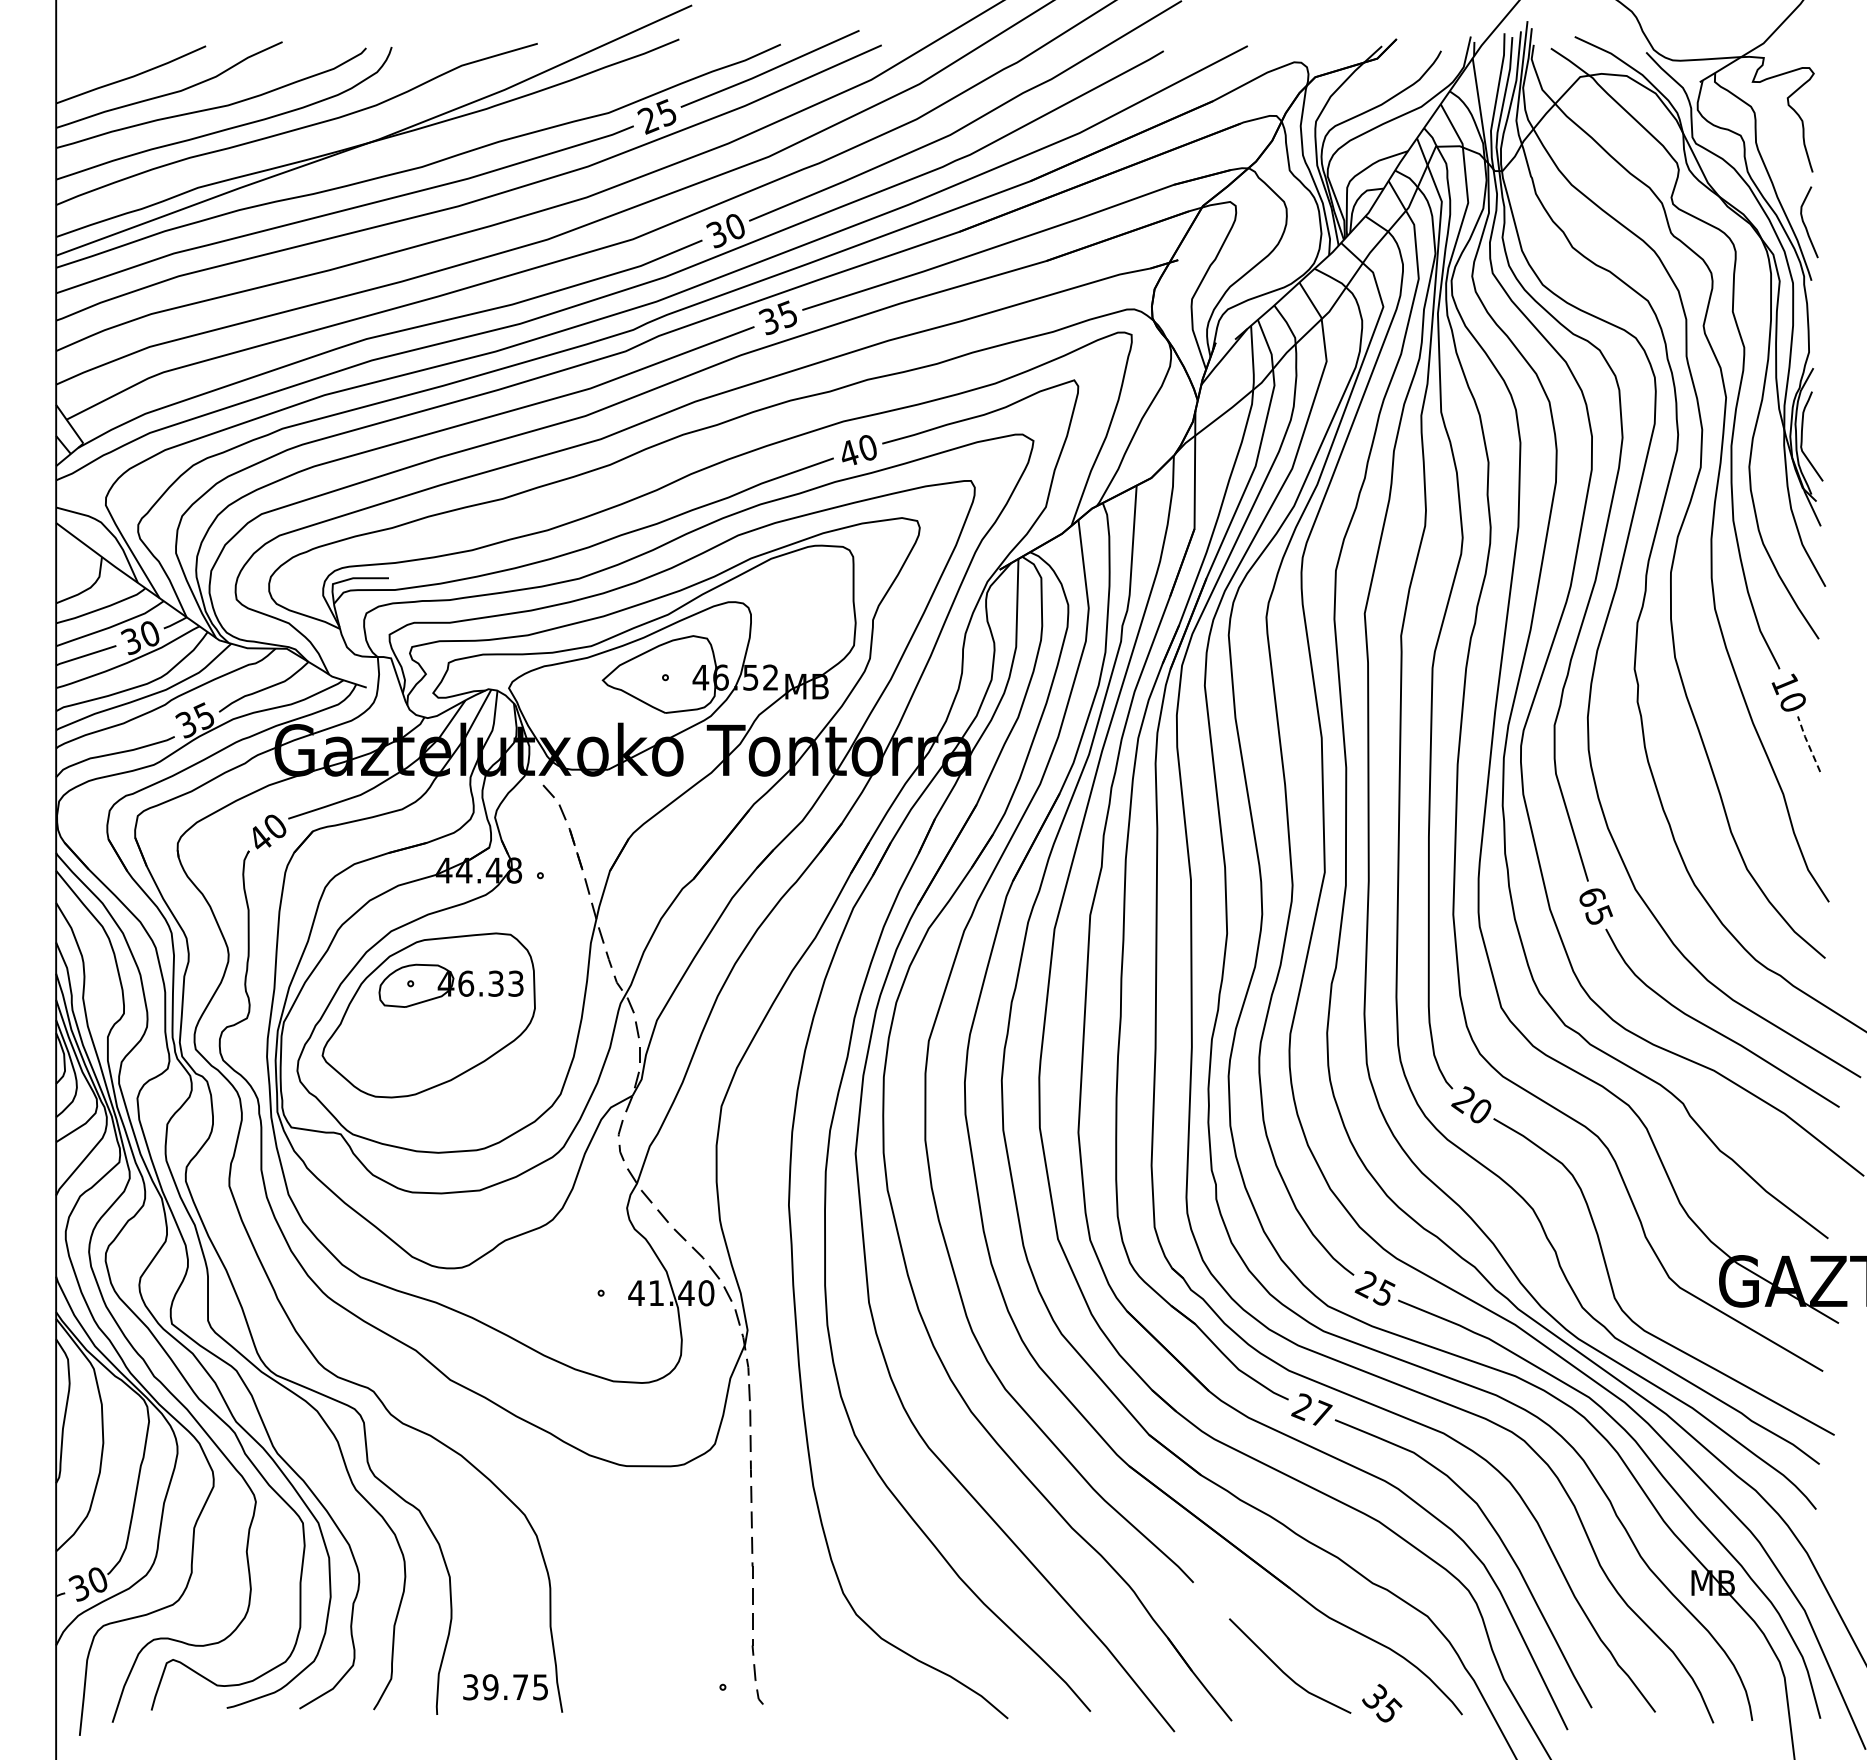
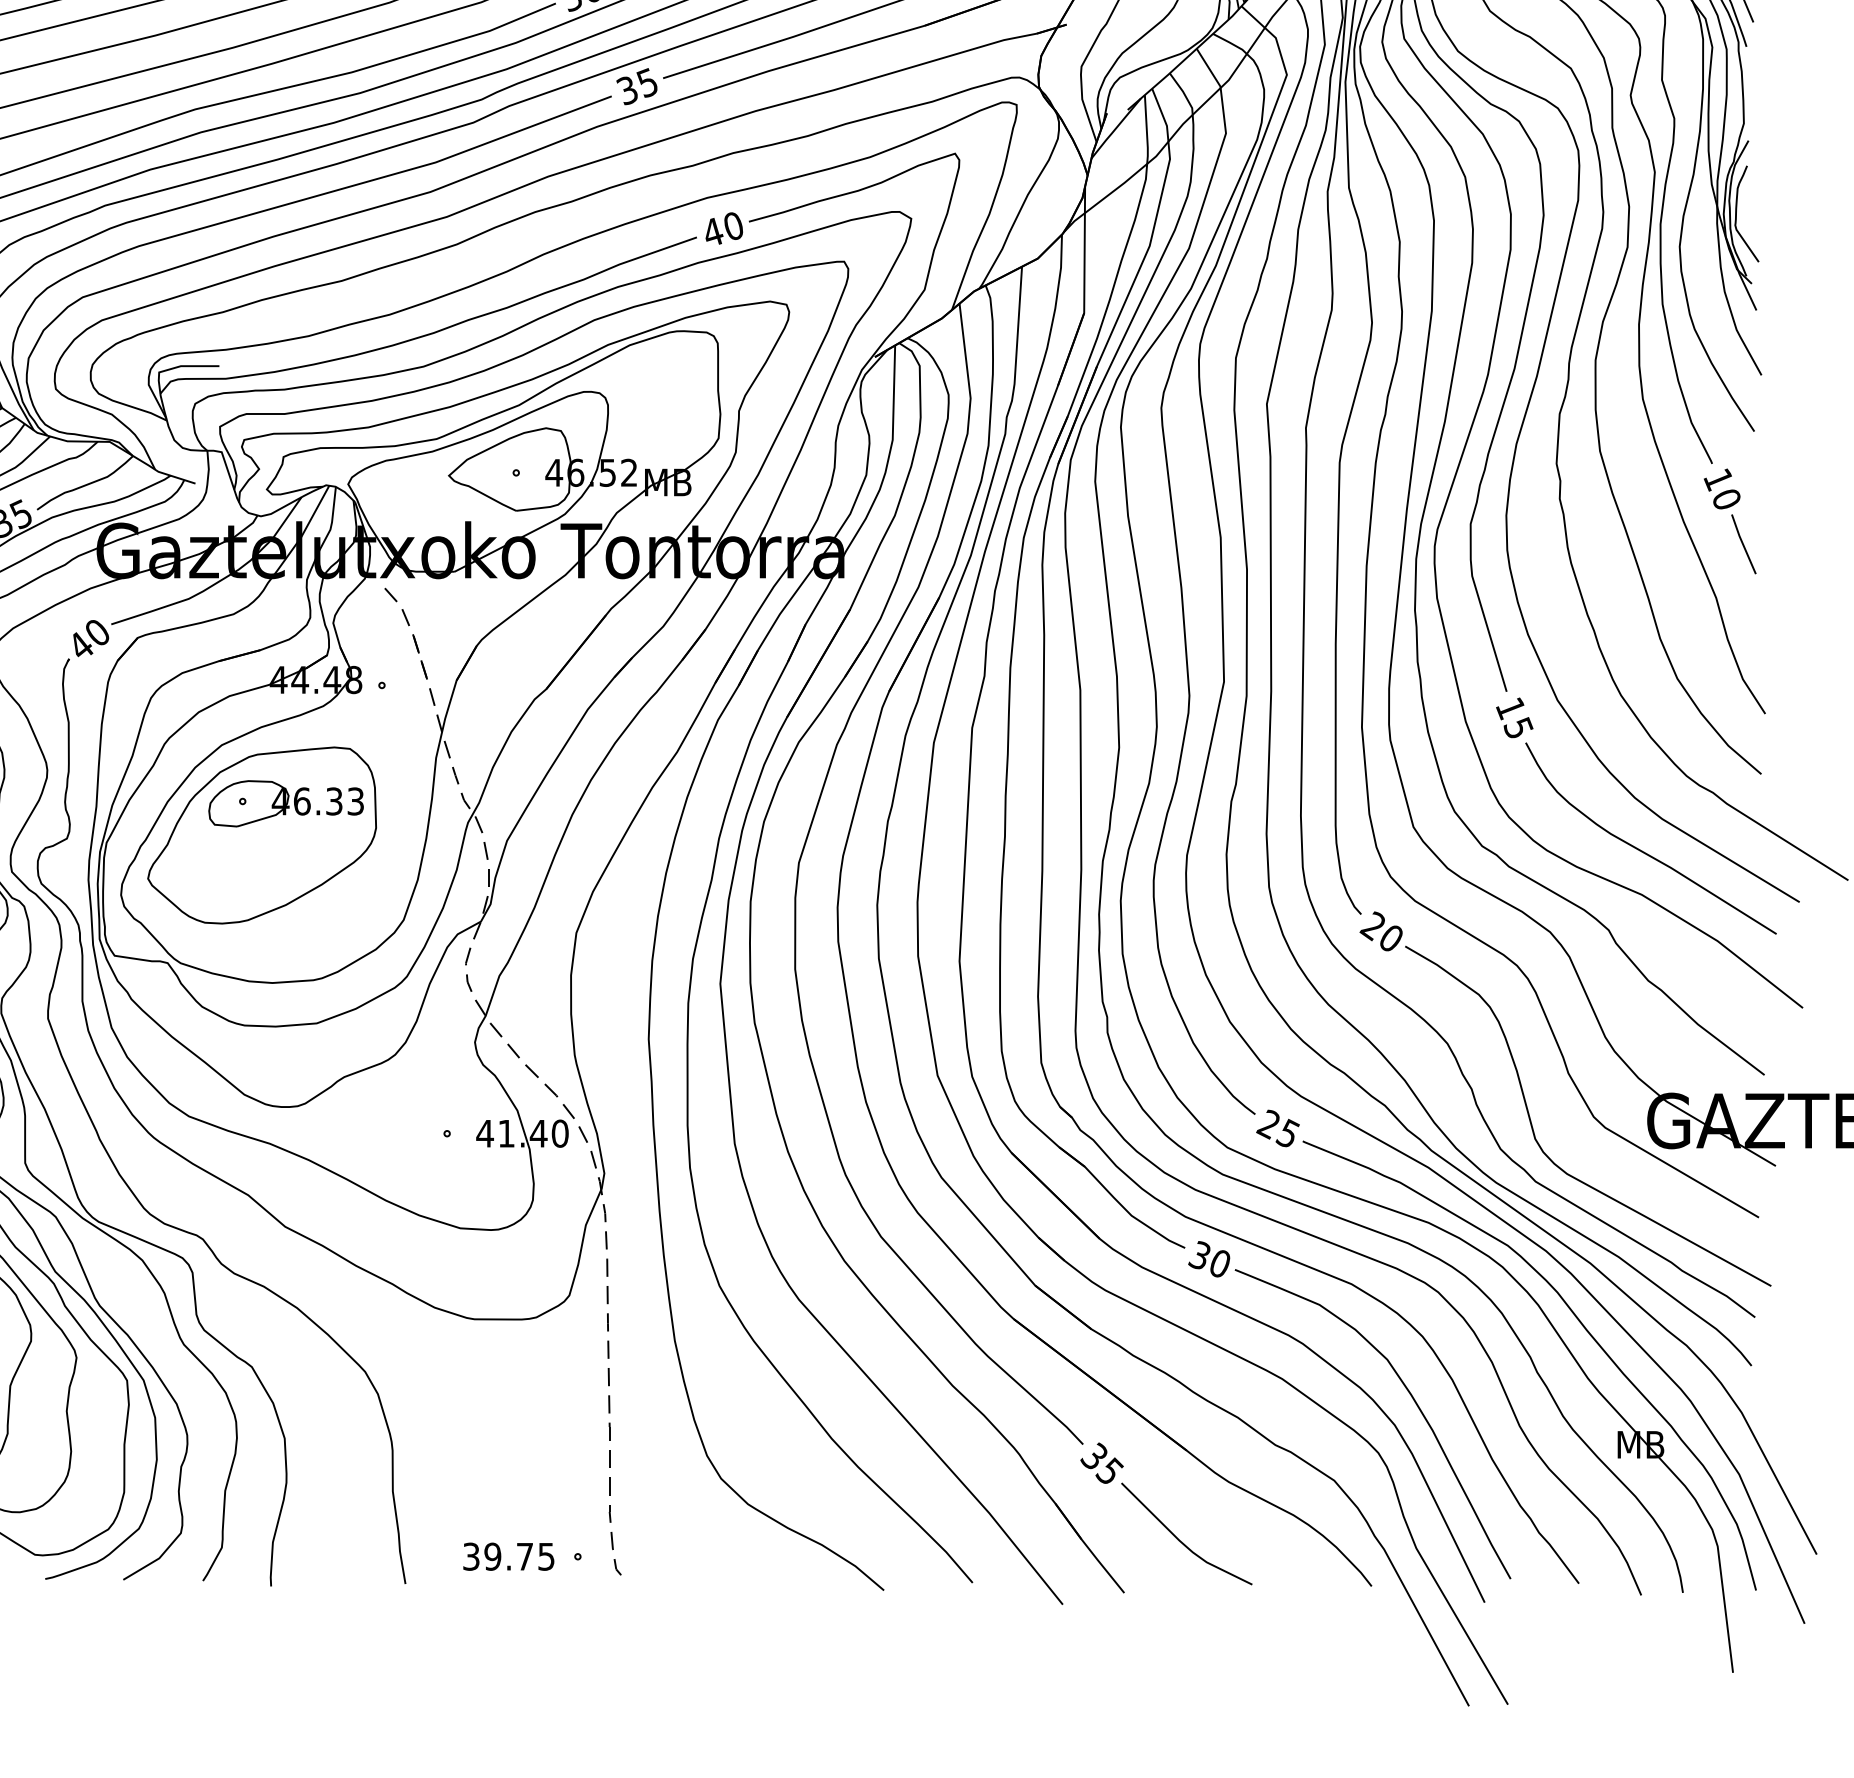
line: (1808, 743) -> (1743, 543), dashed -> solid
text: (1591, 897) -> (1510, 708), 65 -> 15
text: (1311, 1410) -> (1209, 1259), 27 -> 30
text: (505, 1687) -> (508, 1556), moved
text: (1382, 1702) -> (1102, 1462), moved

